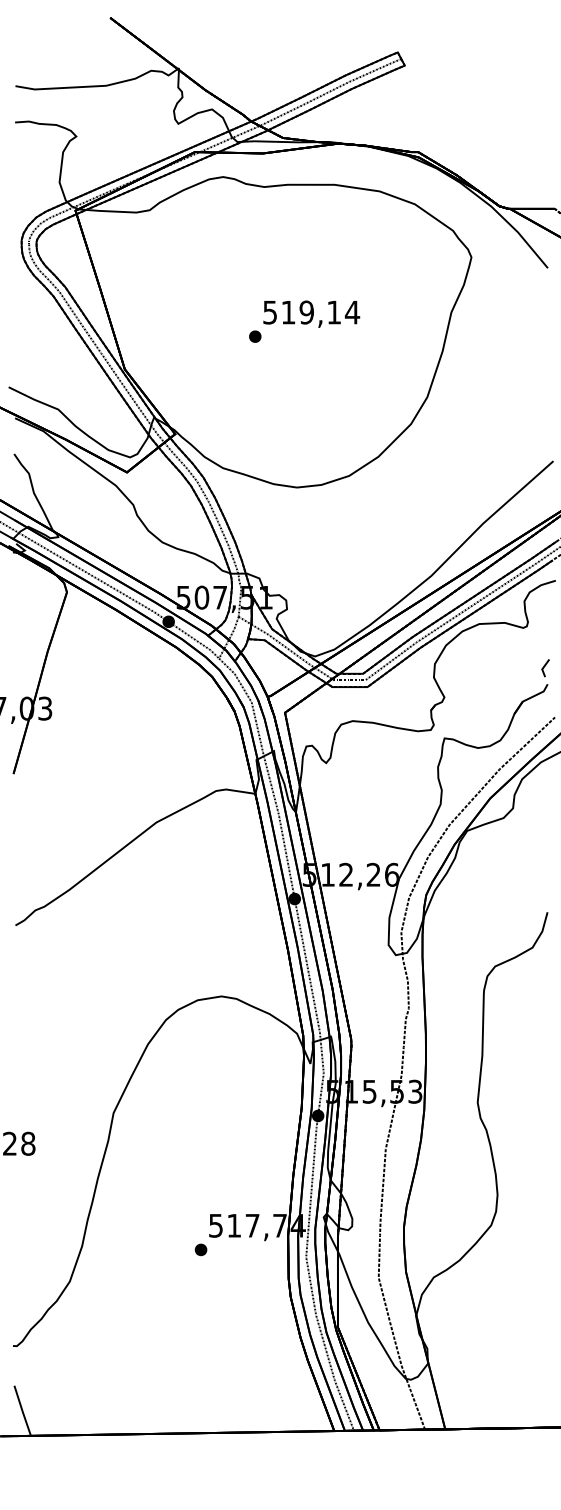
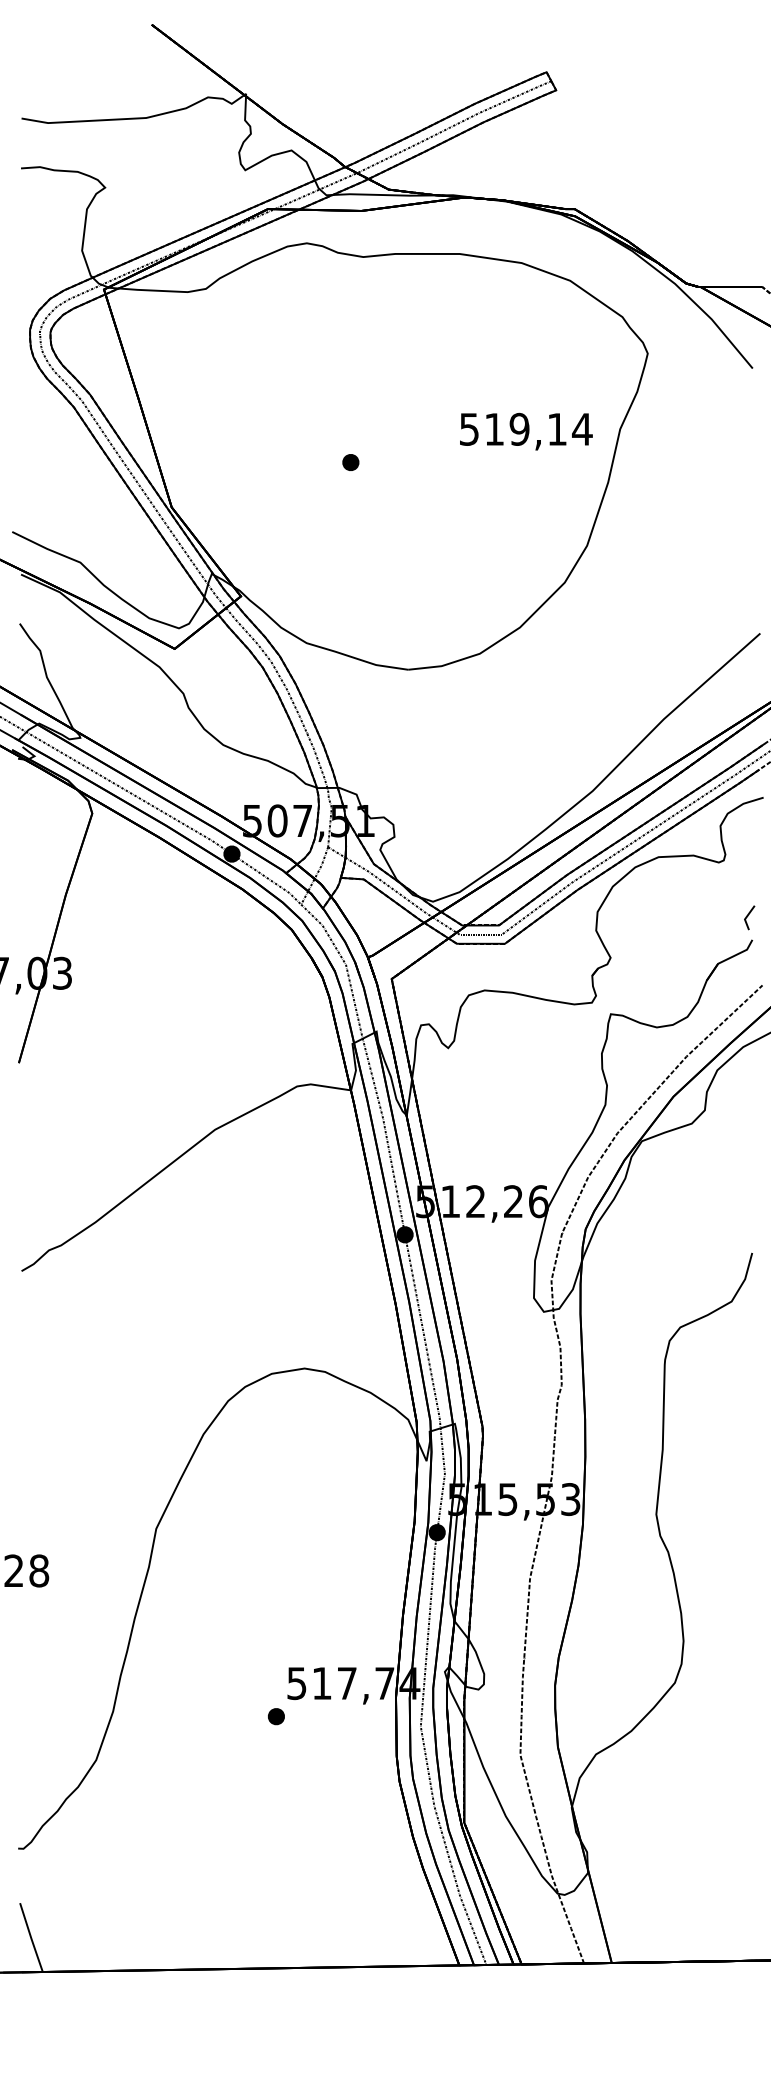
text: (311, 314) -> (526, 431), moved

